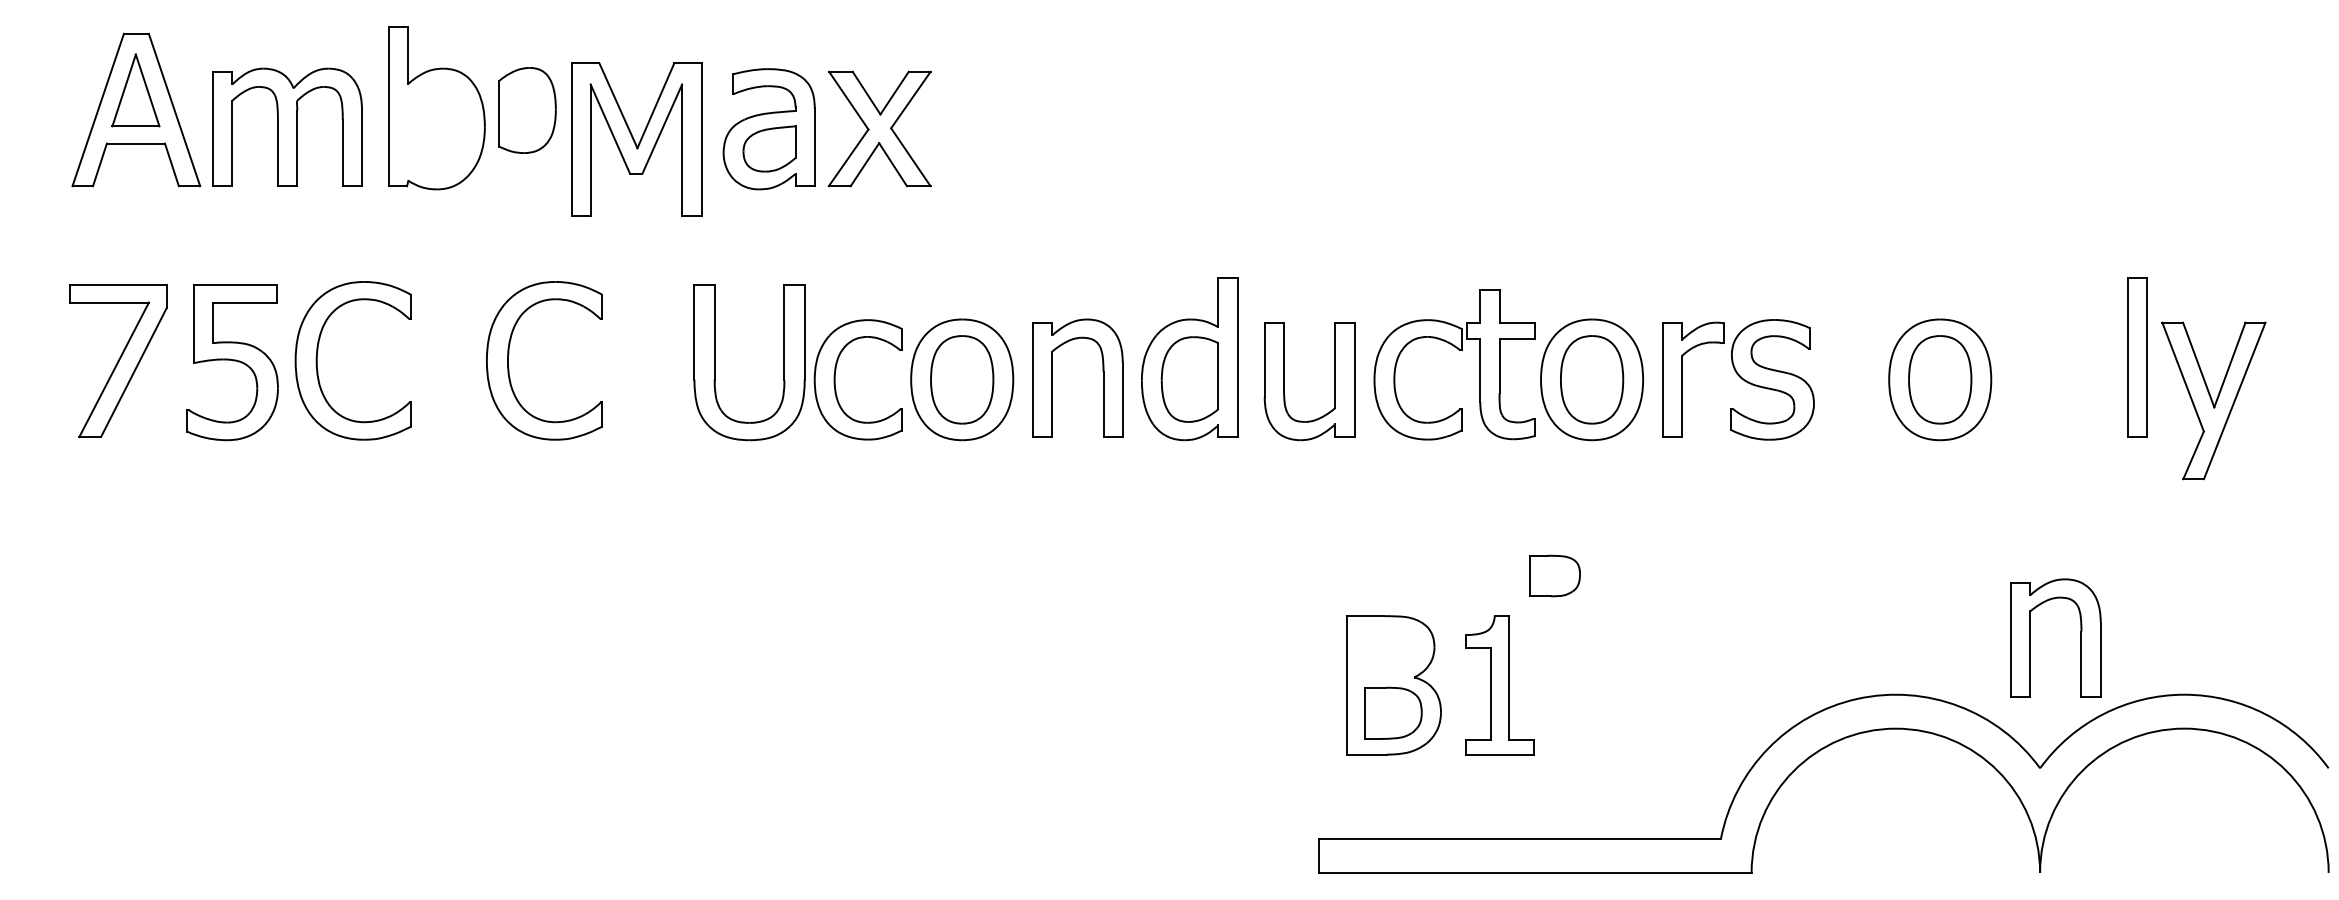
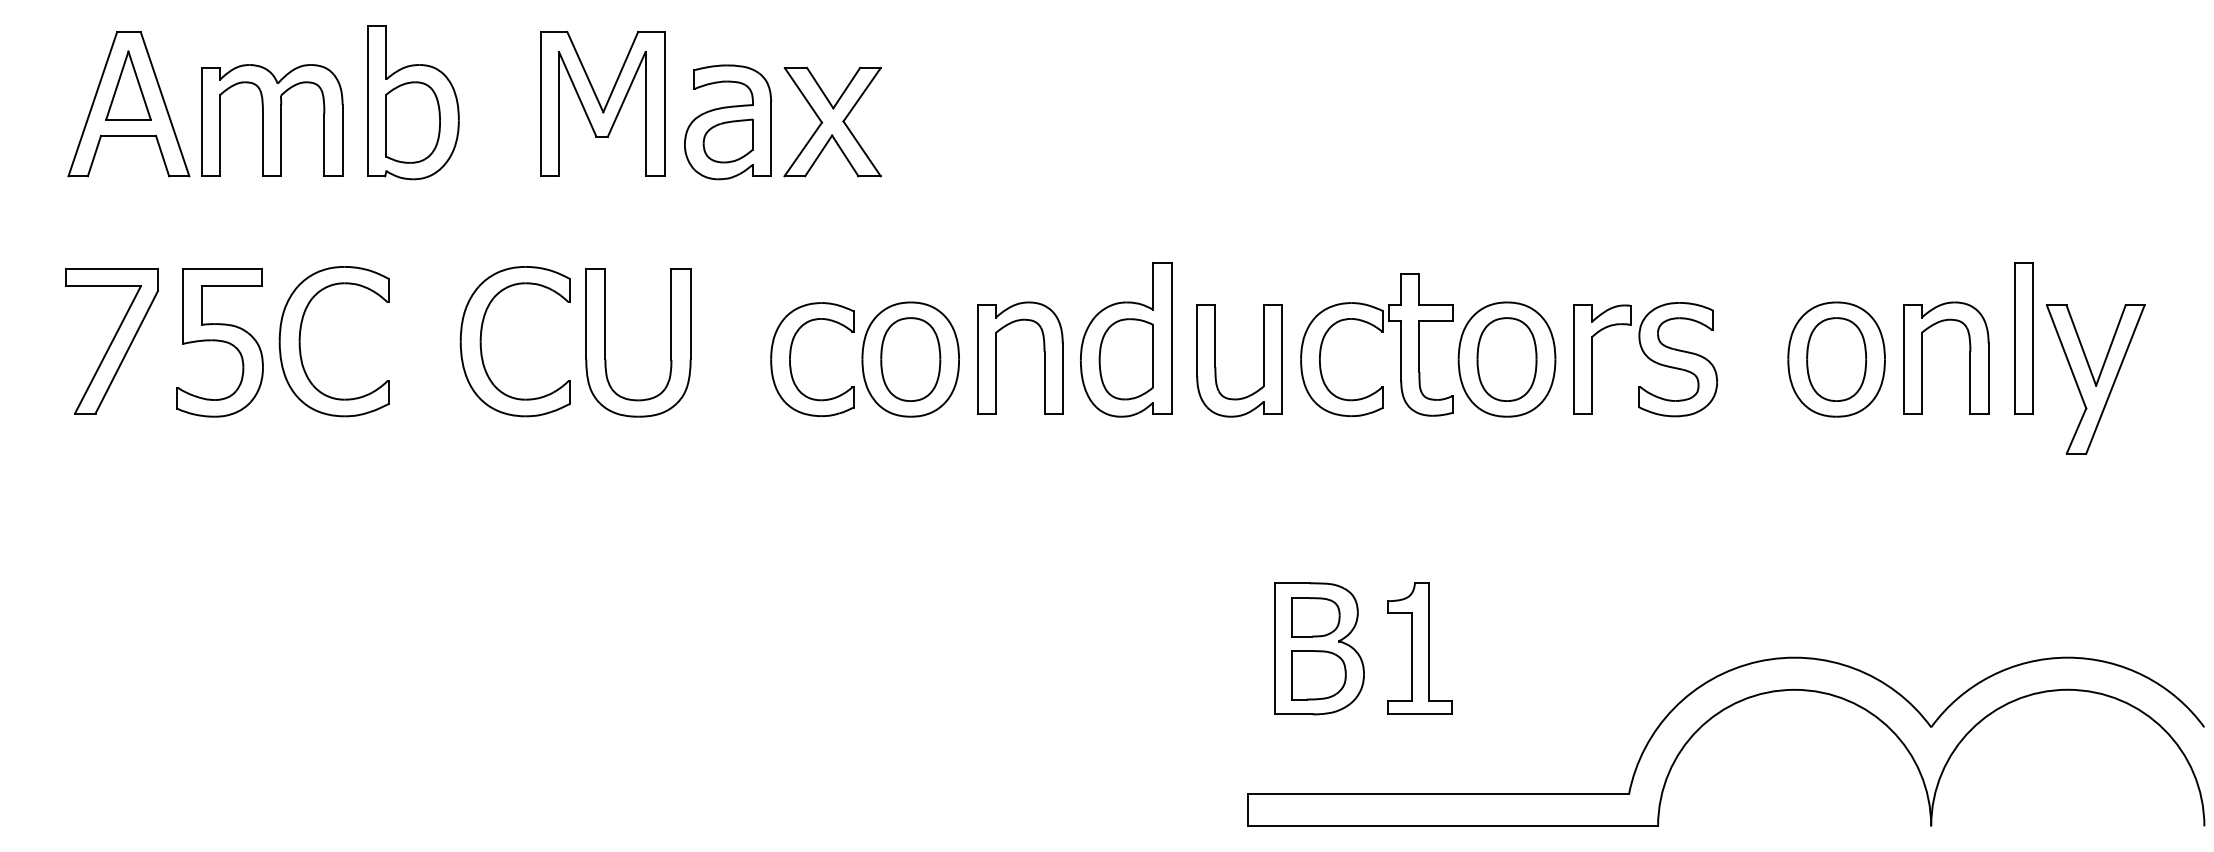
part: (526, 110) -> (412, 122), moved
part: (636, 138) -> (602, 103), moved
part: (783, 361) -> (670, 342), moved
part: (1554, 576) -> (1315, 617), moved
part: (2080, 637) -> (1969, 357), moved

